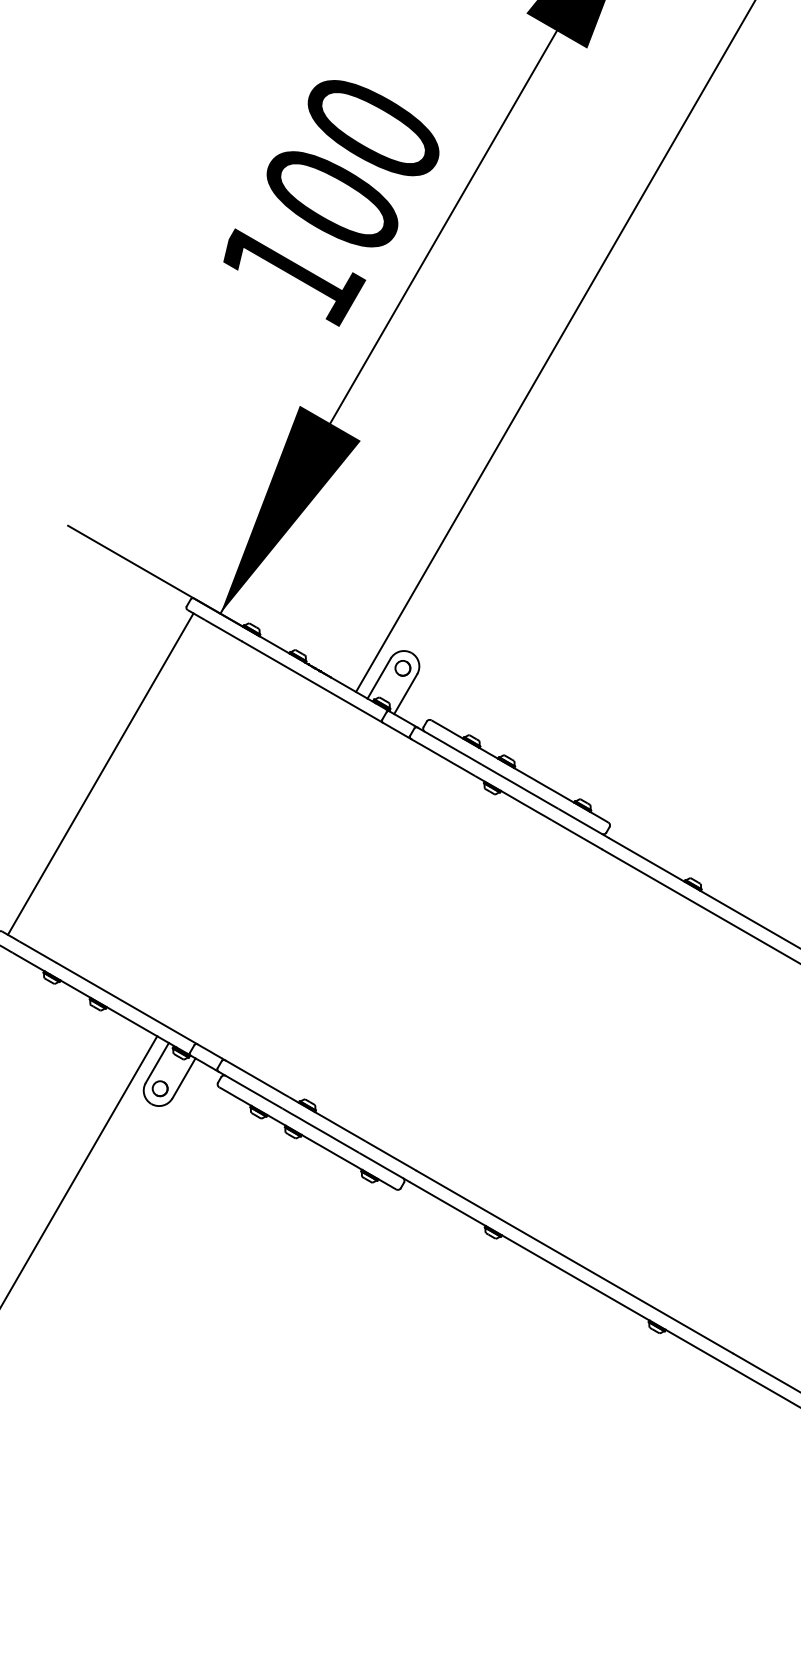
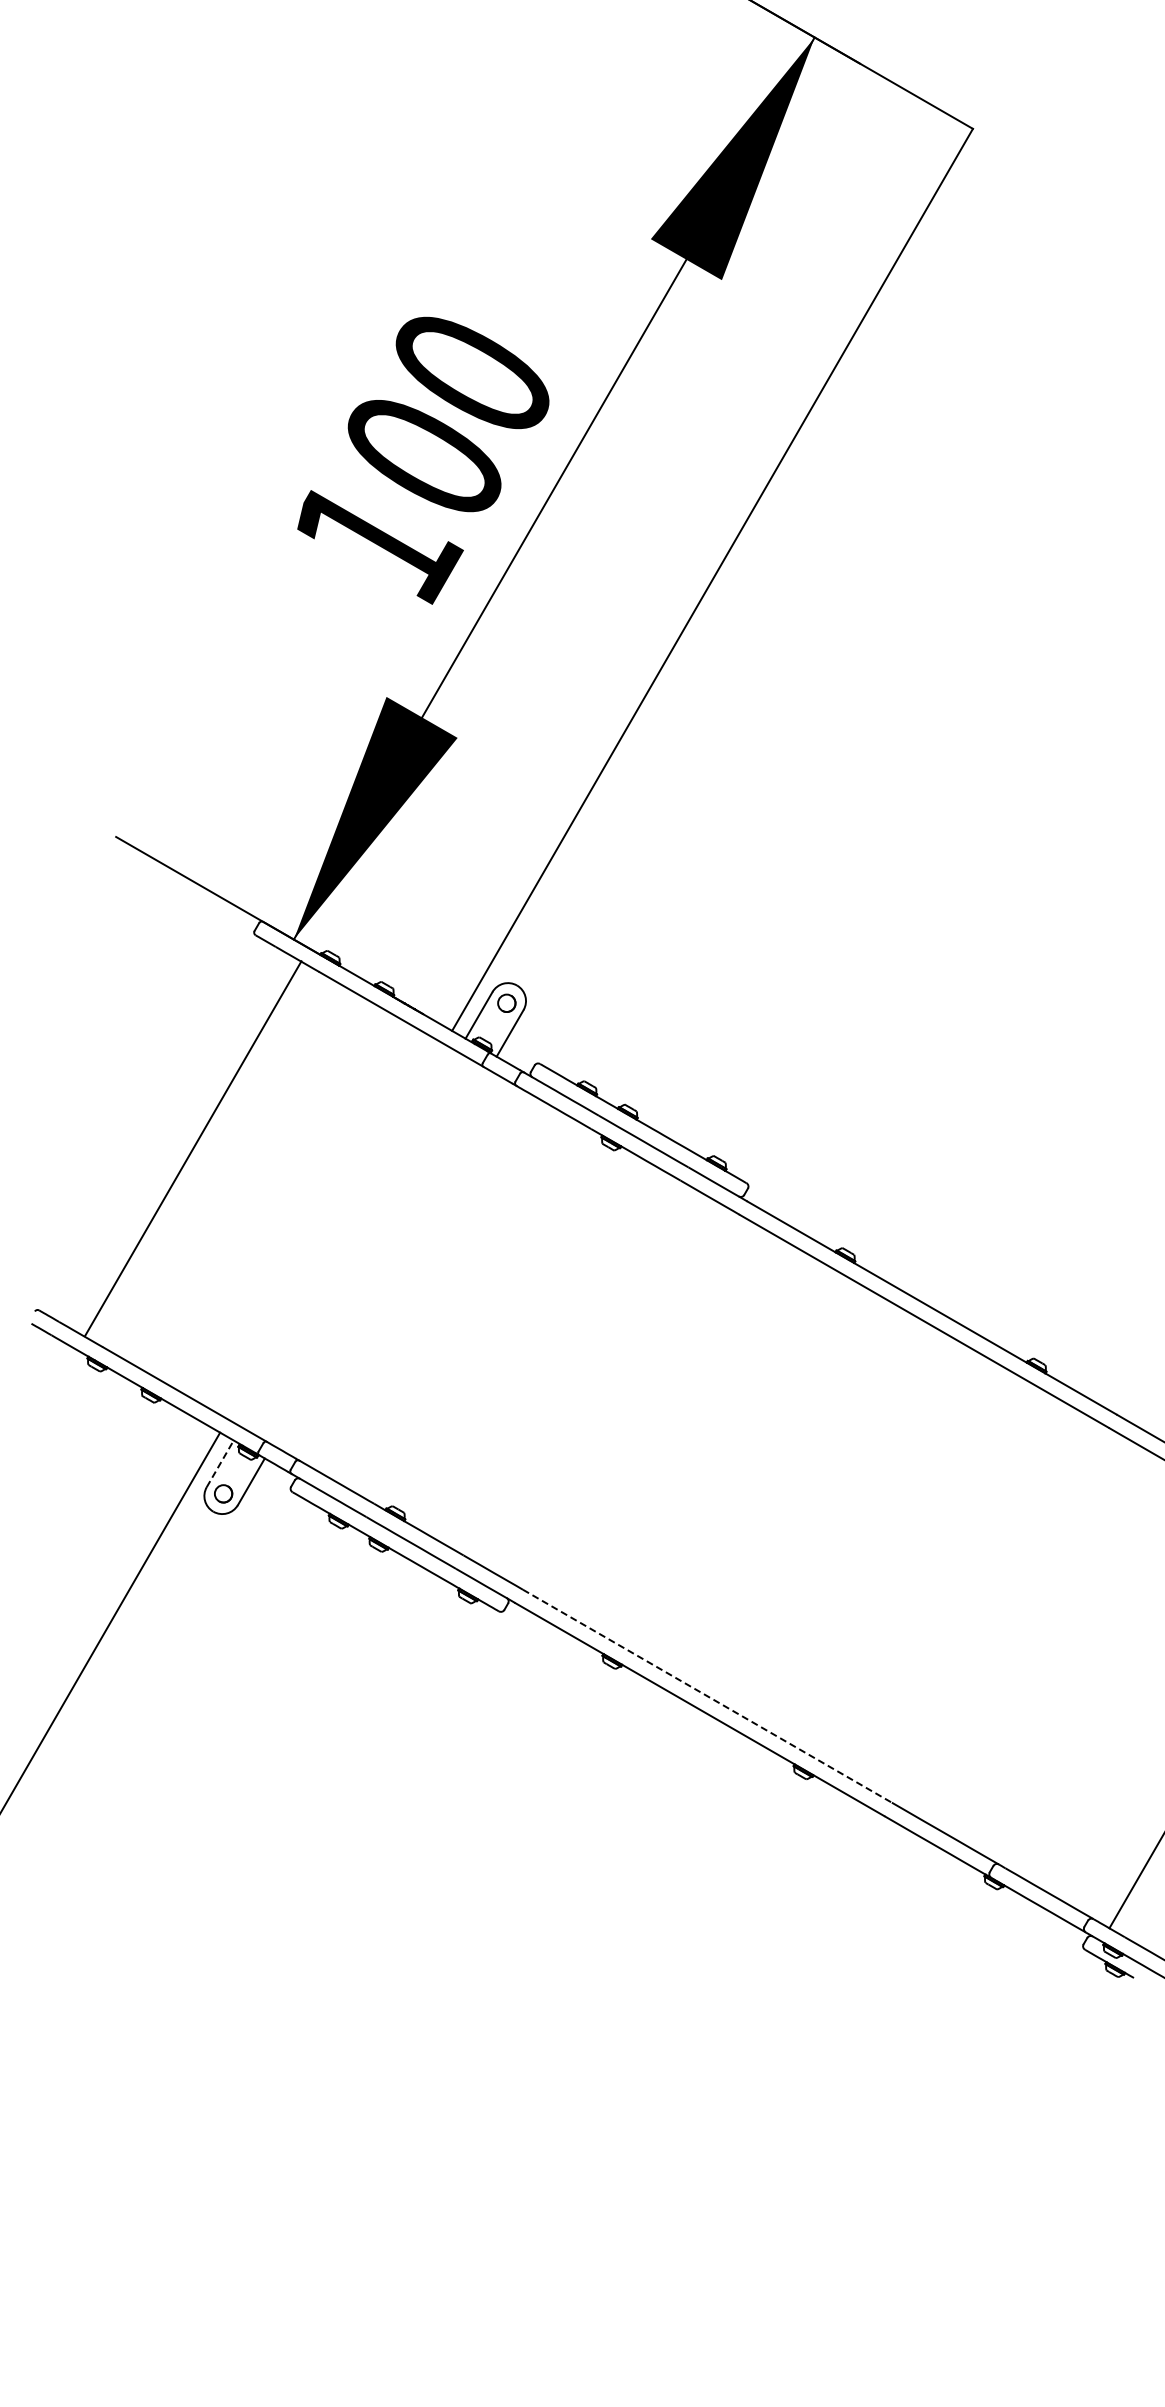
line: (100, 773) -> (192, 1148), moved
line: (157, 1062) -> (220, 1463), solid -> dashed
line: (574, 1262) -> (707, 1696), solid -> dashed

